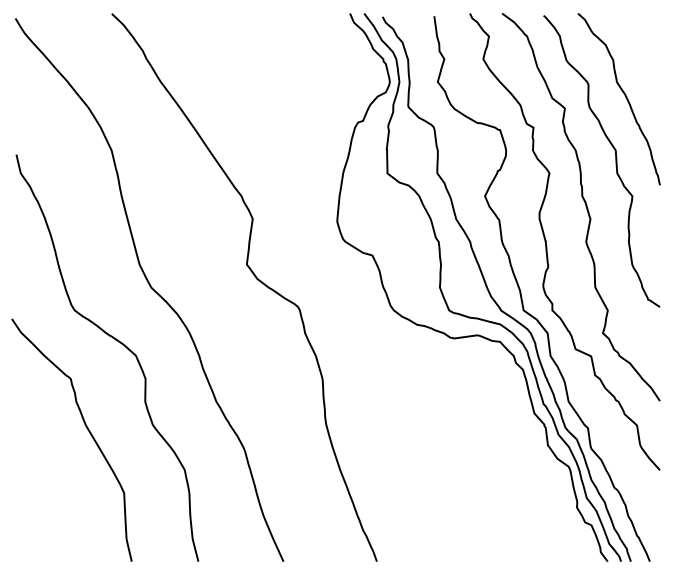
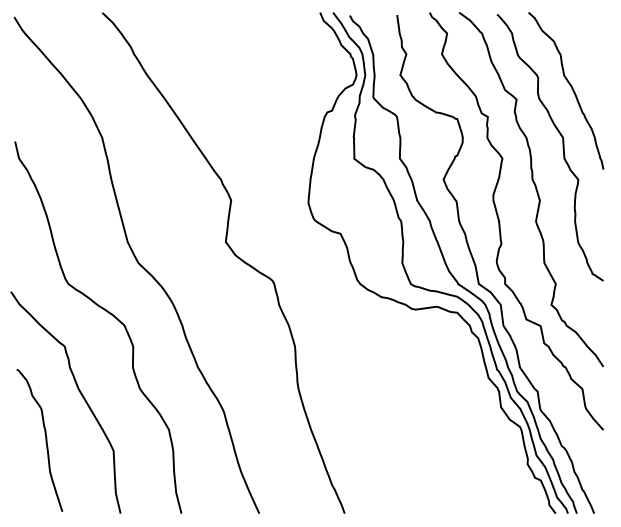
curve: (49, 481) -> (45, 440), added

